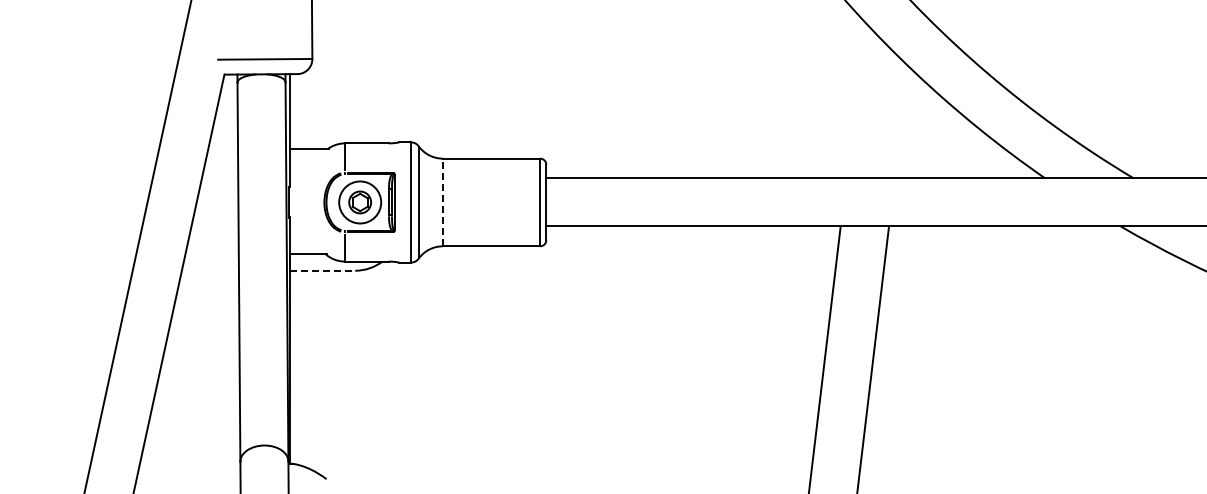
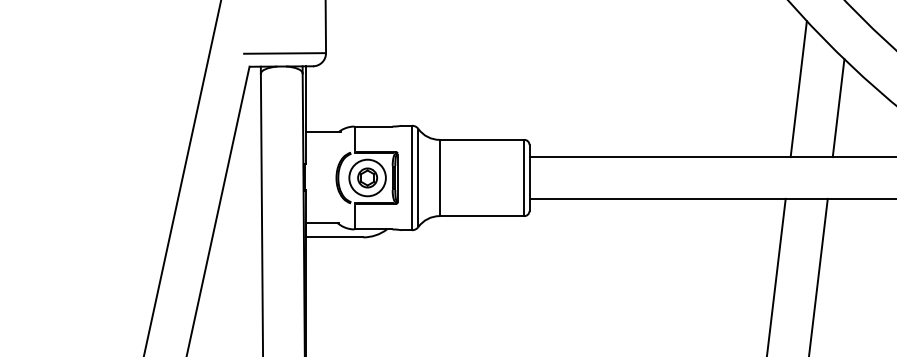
line: (855, 100) -> (798, 89), added
line: (901, 122) -> (838, 108), added
line: (442, 201) -> (439, 177), dashed -> solid
line: (322, 270) -> (334, 237), dashed -> solid

